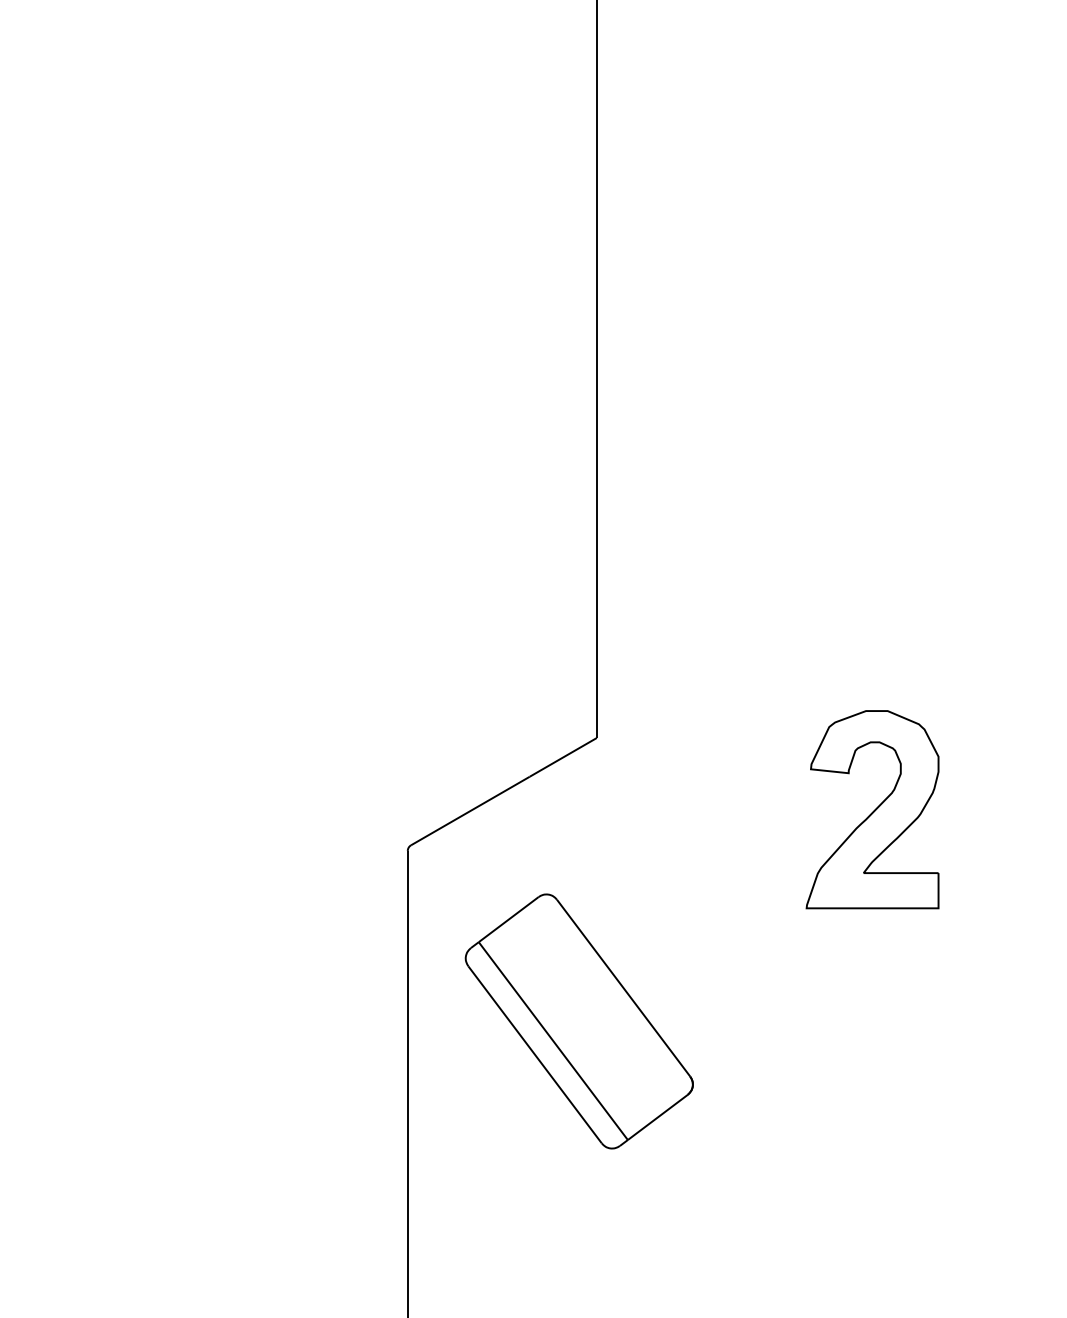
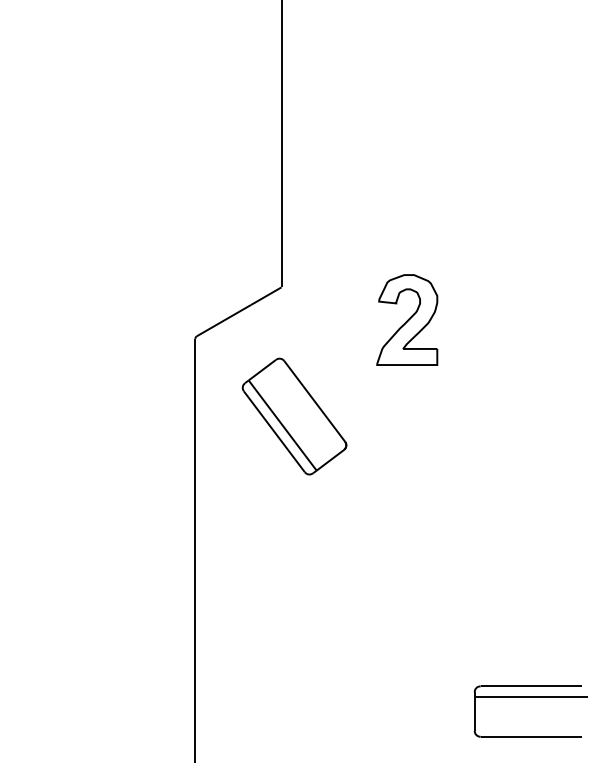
part: (579, 1021) -> (294, 416), moved

